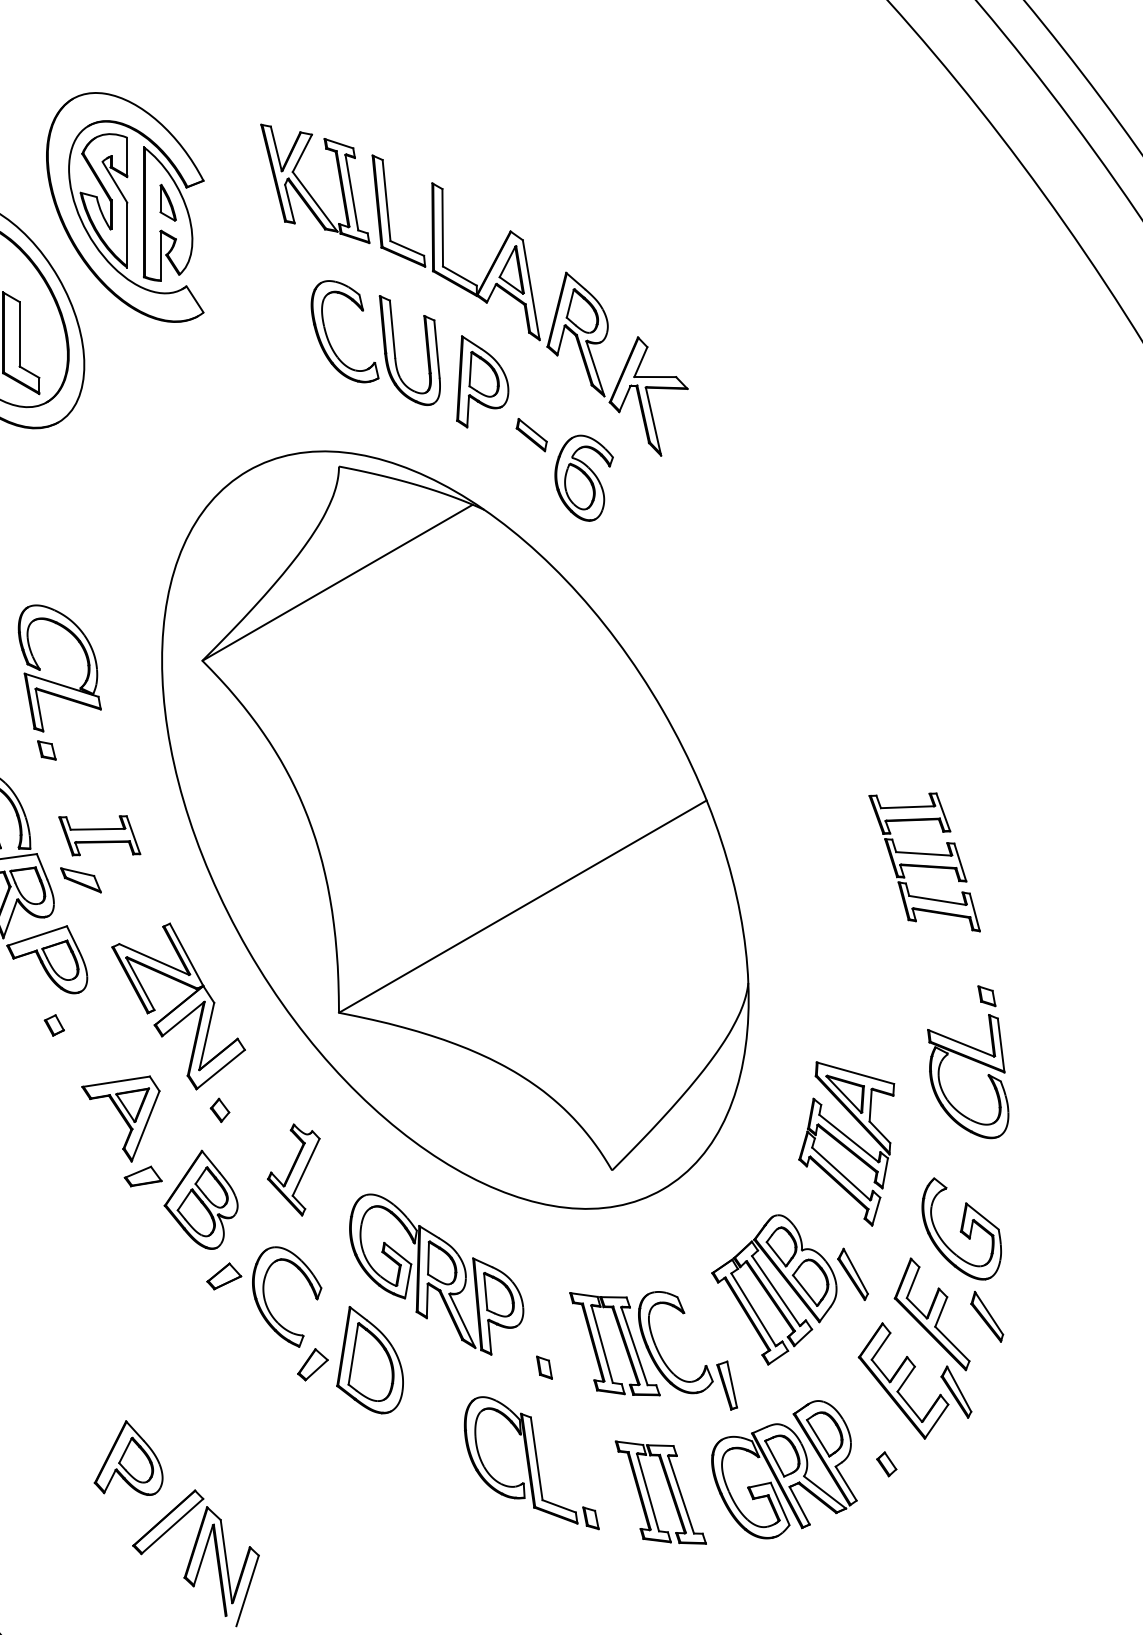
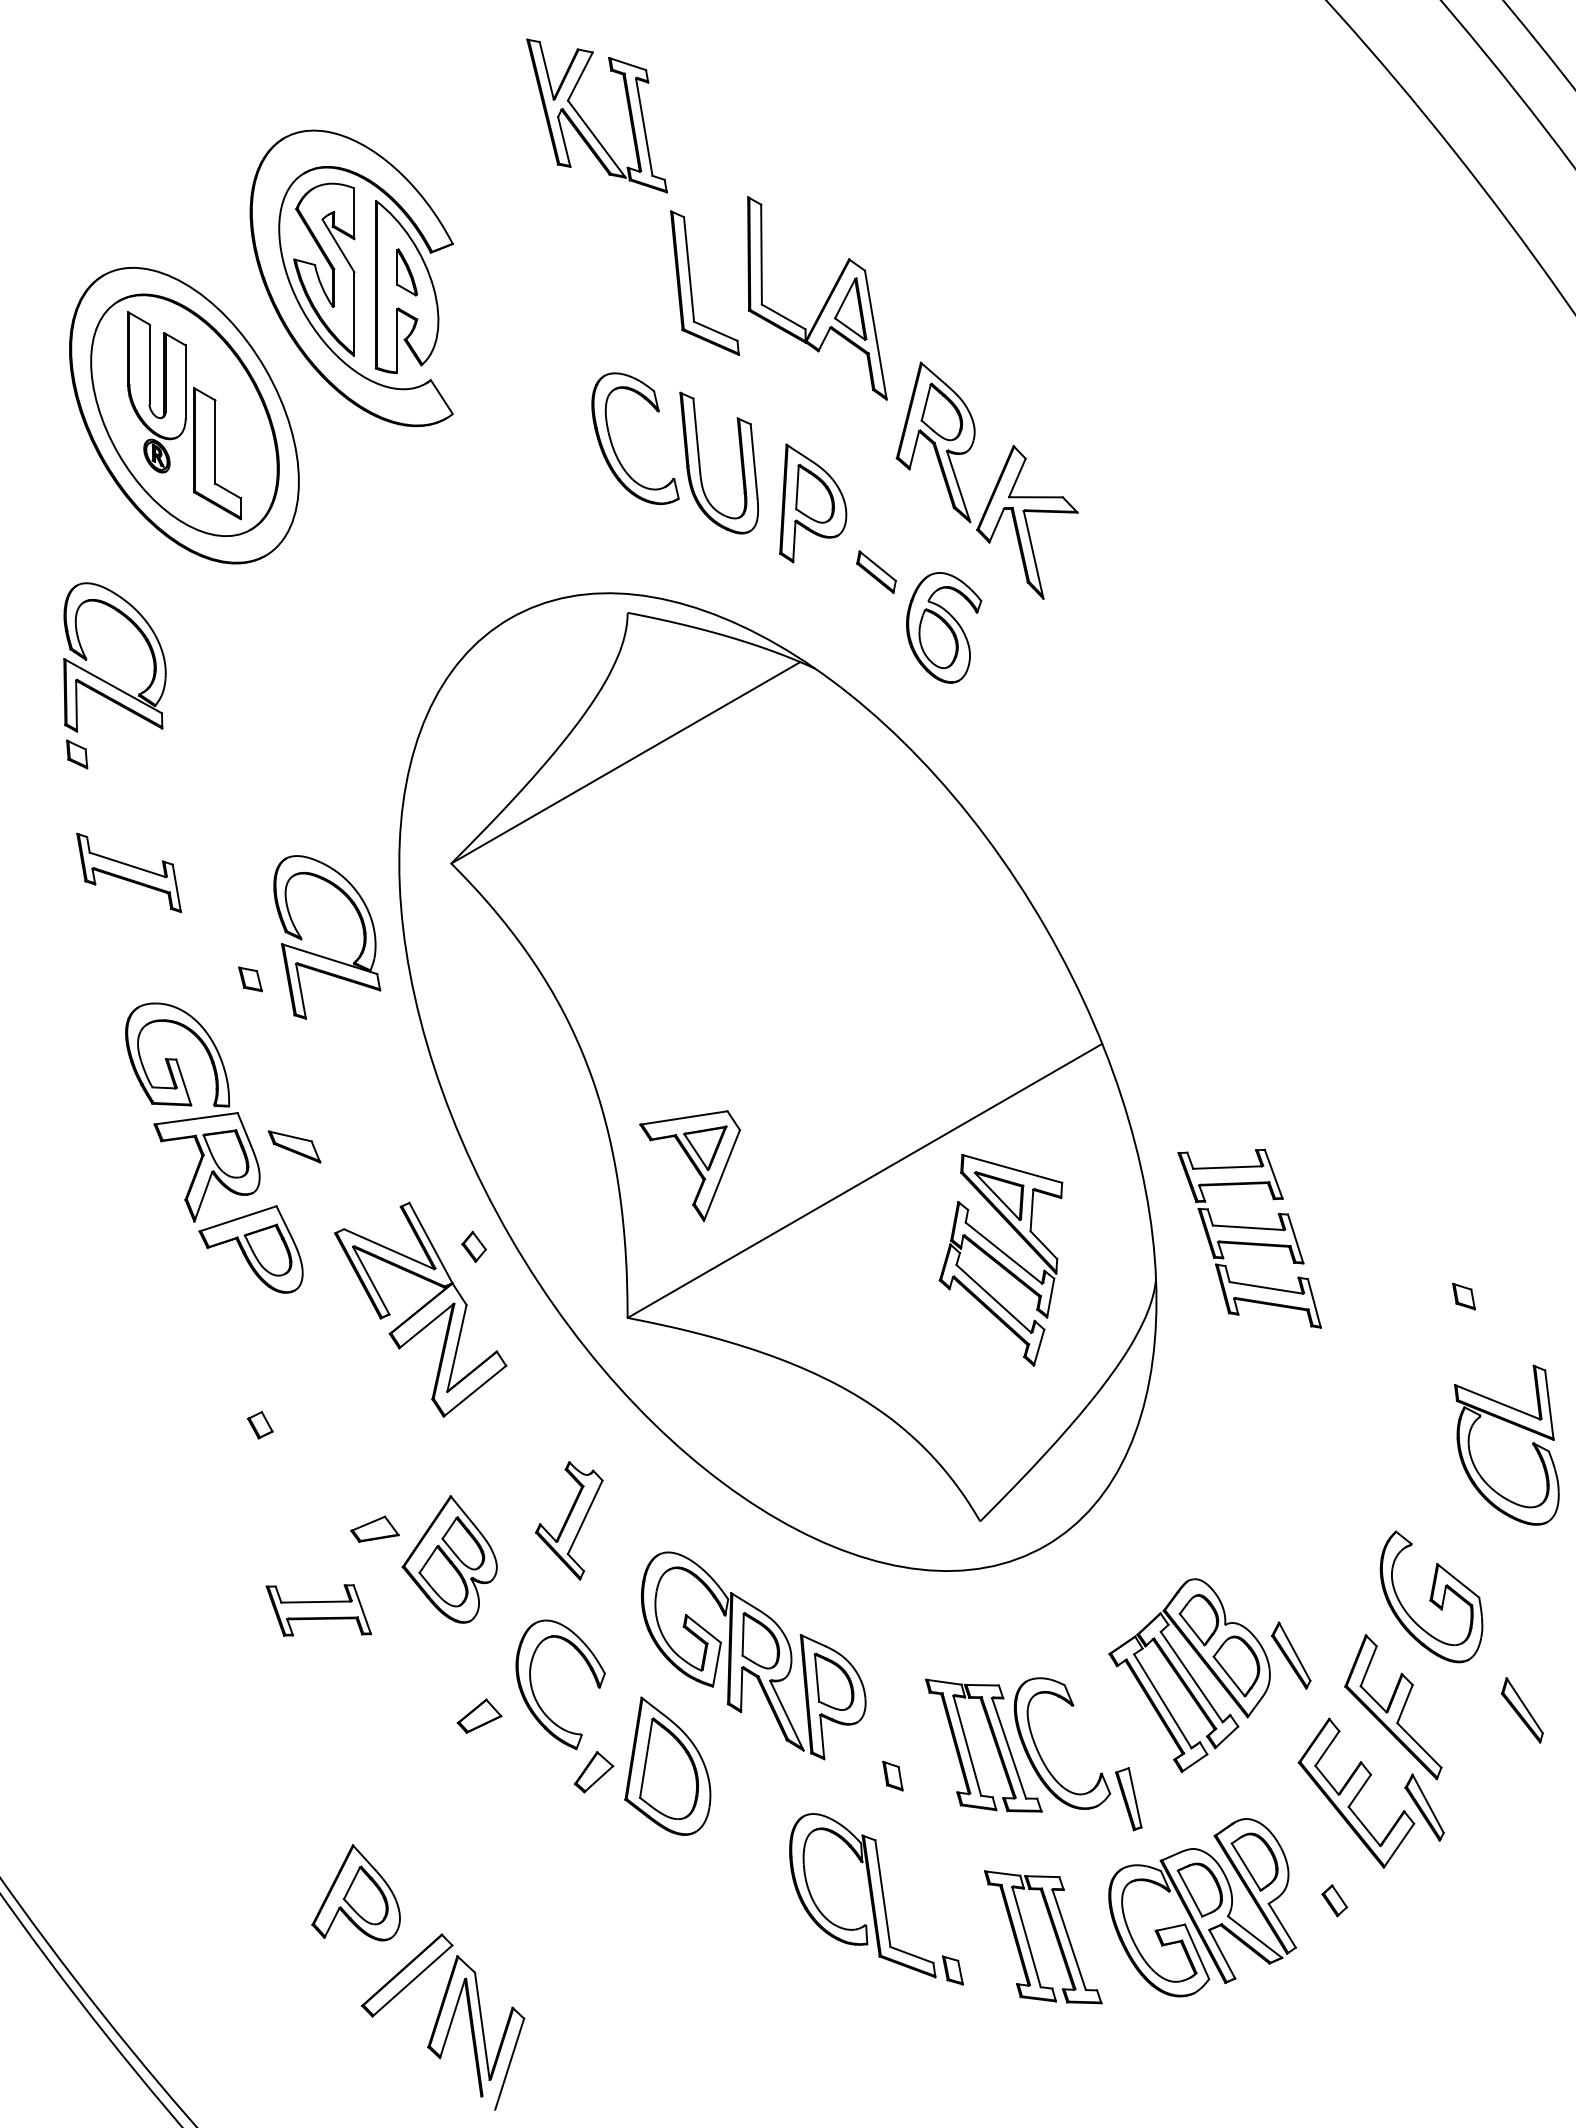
part: (307, 190) -> (587, 124), moved
part: (492, 264) -> (825, 301), moved
part: (55, 682) -> (321, 955), moved
part: (99, 835) -> (318, 1610), moved
part: (924, 862) -> (1249, 1238), moved
part: (54, 1025) -> (260, 1425), moved
part: (974, 1061) -> (1514, 1425), moved
part: (219, 1110) -> (473, 1246), moved
part: (120, 1118) -> (689, 1165), moved
part: (846, 1144) -> (1000, 1260), moved
part: (224, 1275) -> (479, 1715), moved
part: (986, 1316) -> (1521, 1710), moved

